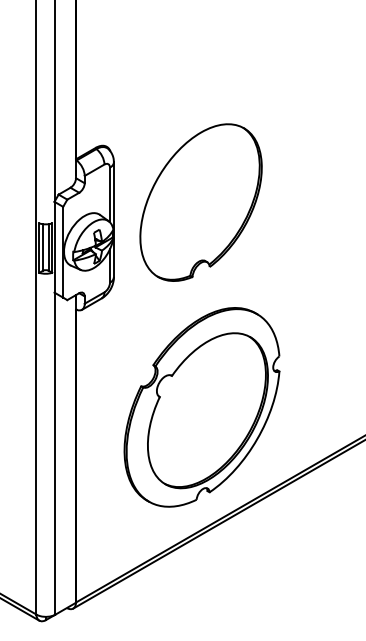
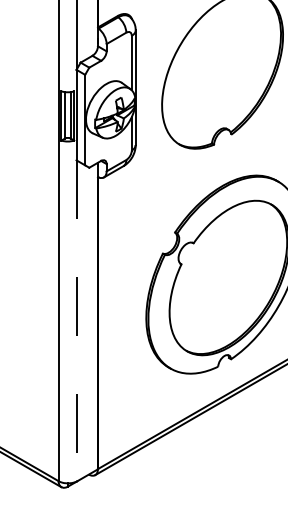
line: (55, 453) -> (77, 320), solid -> dashed

